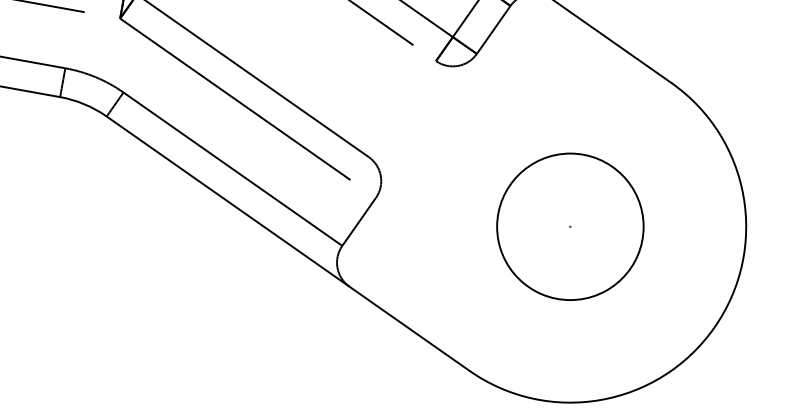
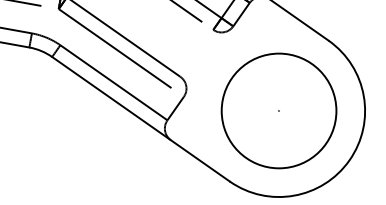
circle: (569, 225) -> (278, 110), size x1.6

